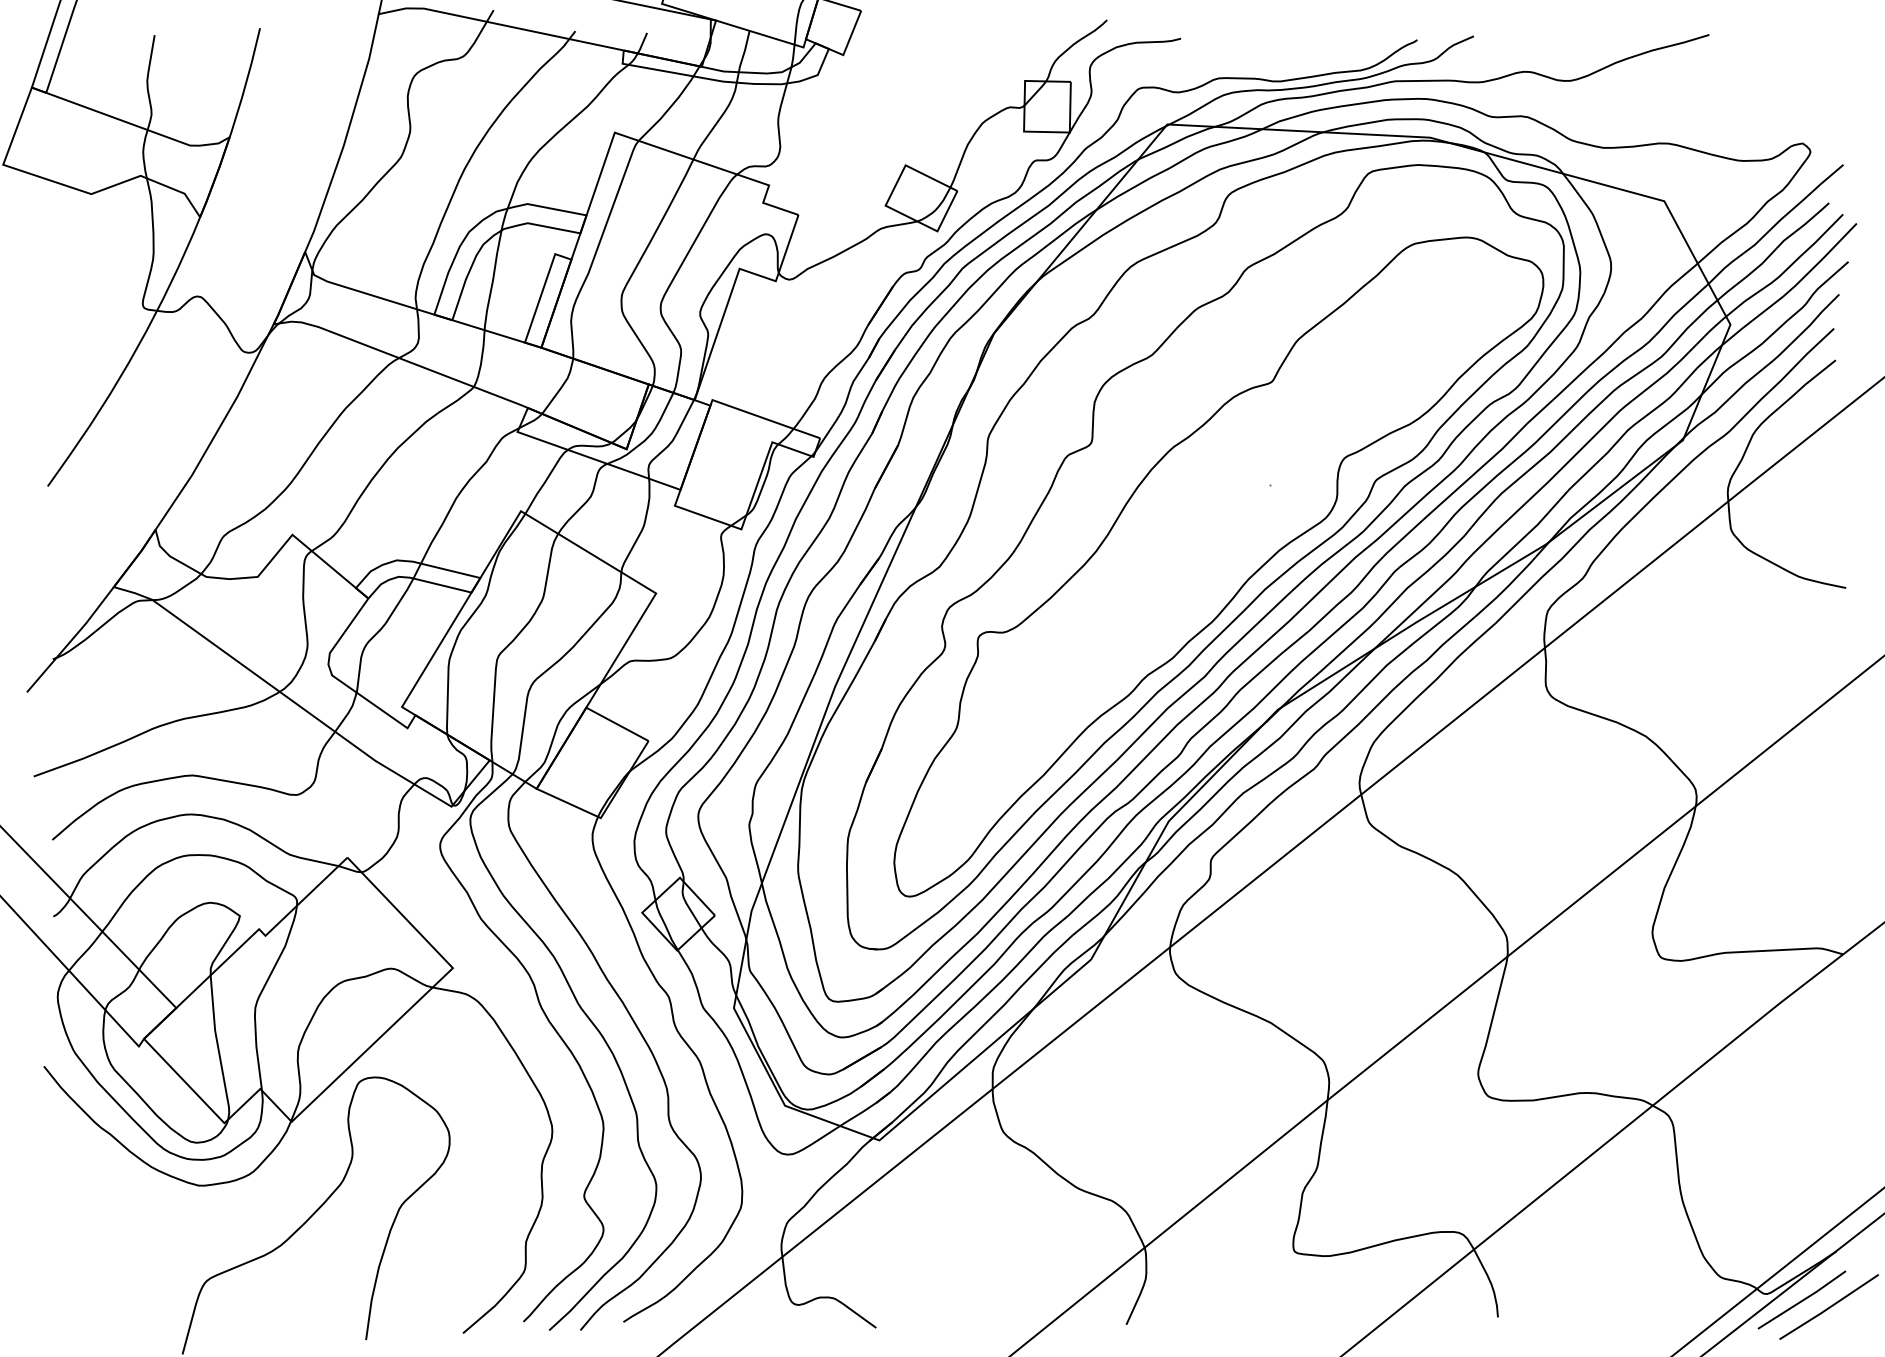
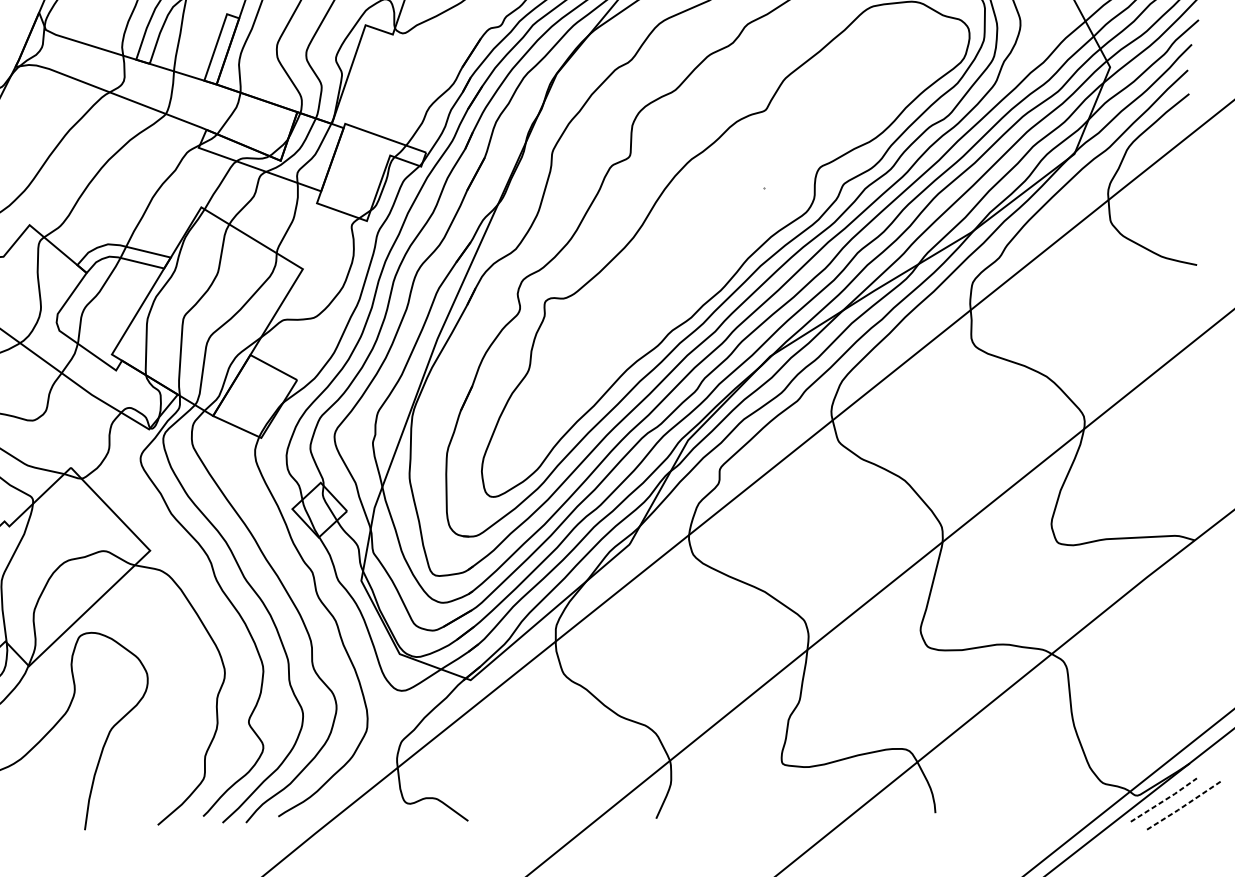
line: (1803, 1300) -> (1165, 800), solid -> dashed
line: (1829, 1307) -> (1184, 805), solid -> dashed

